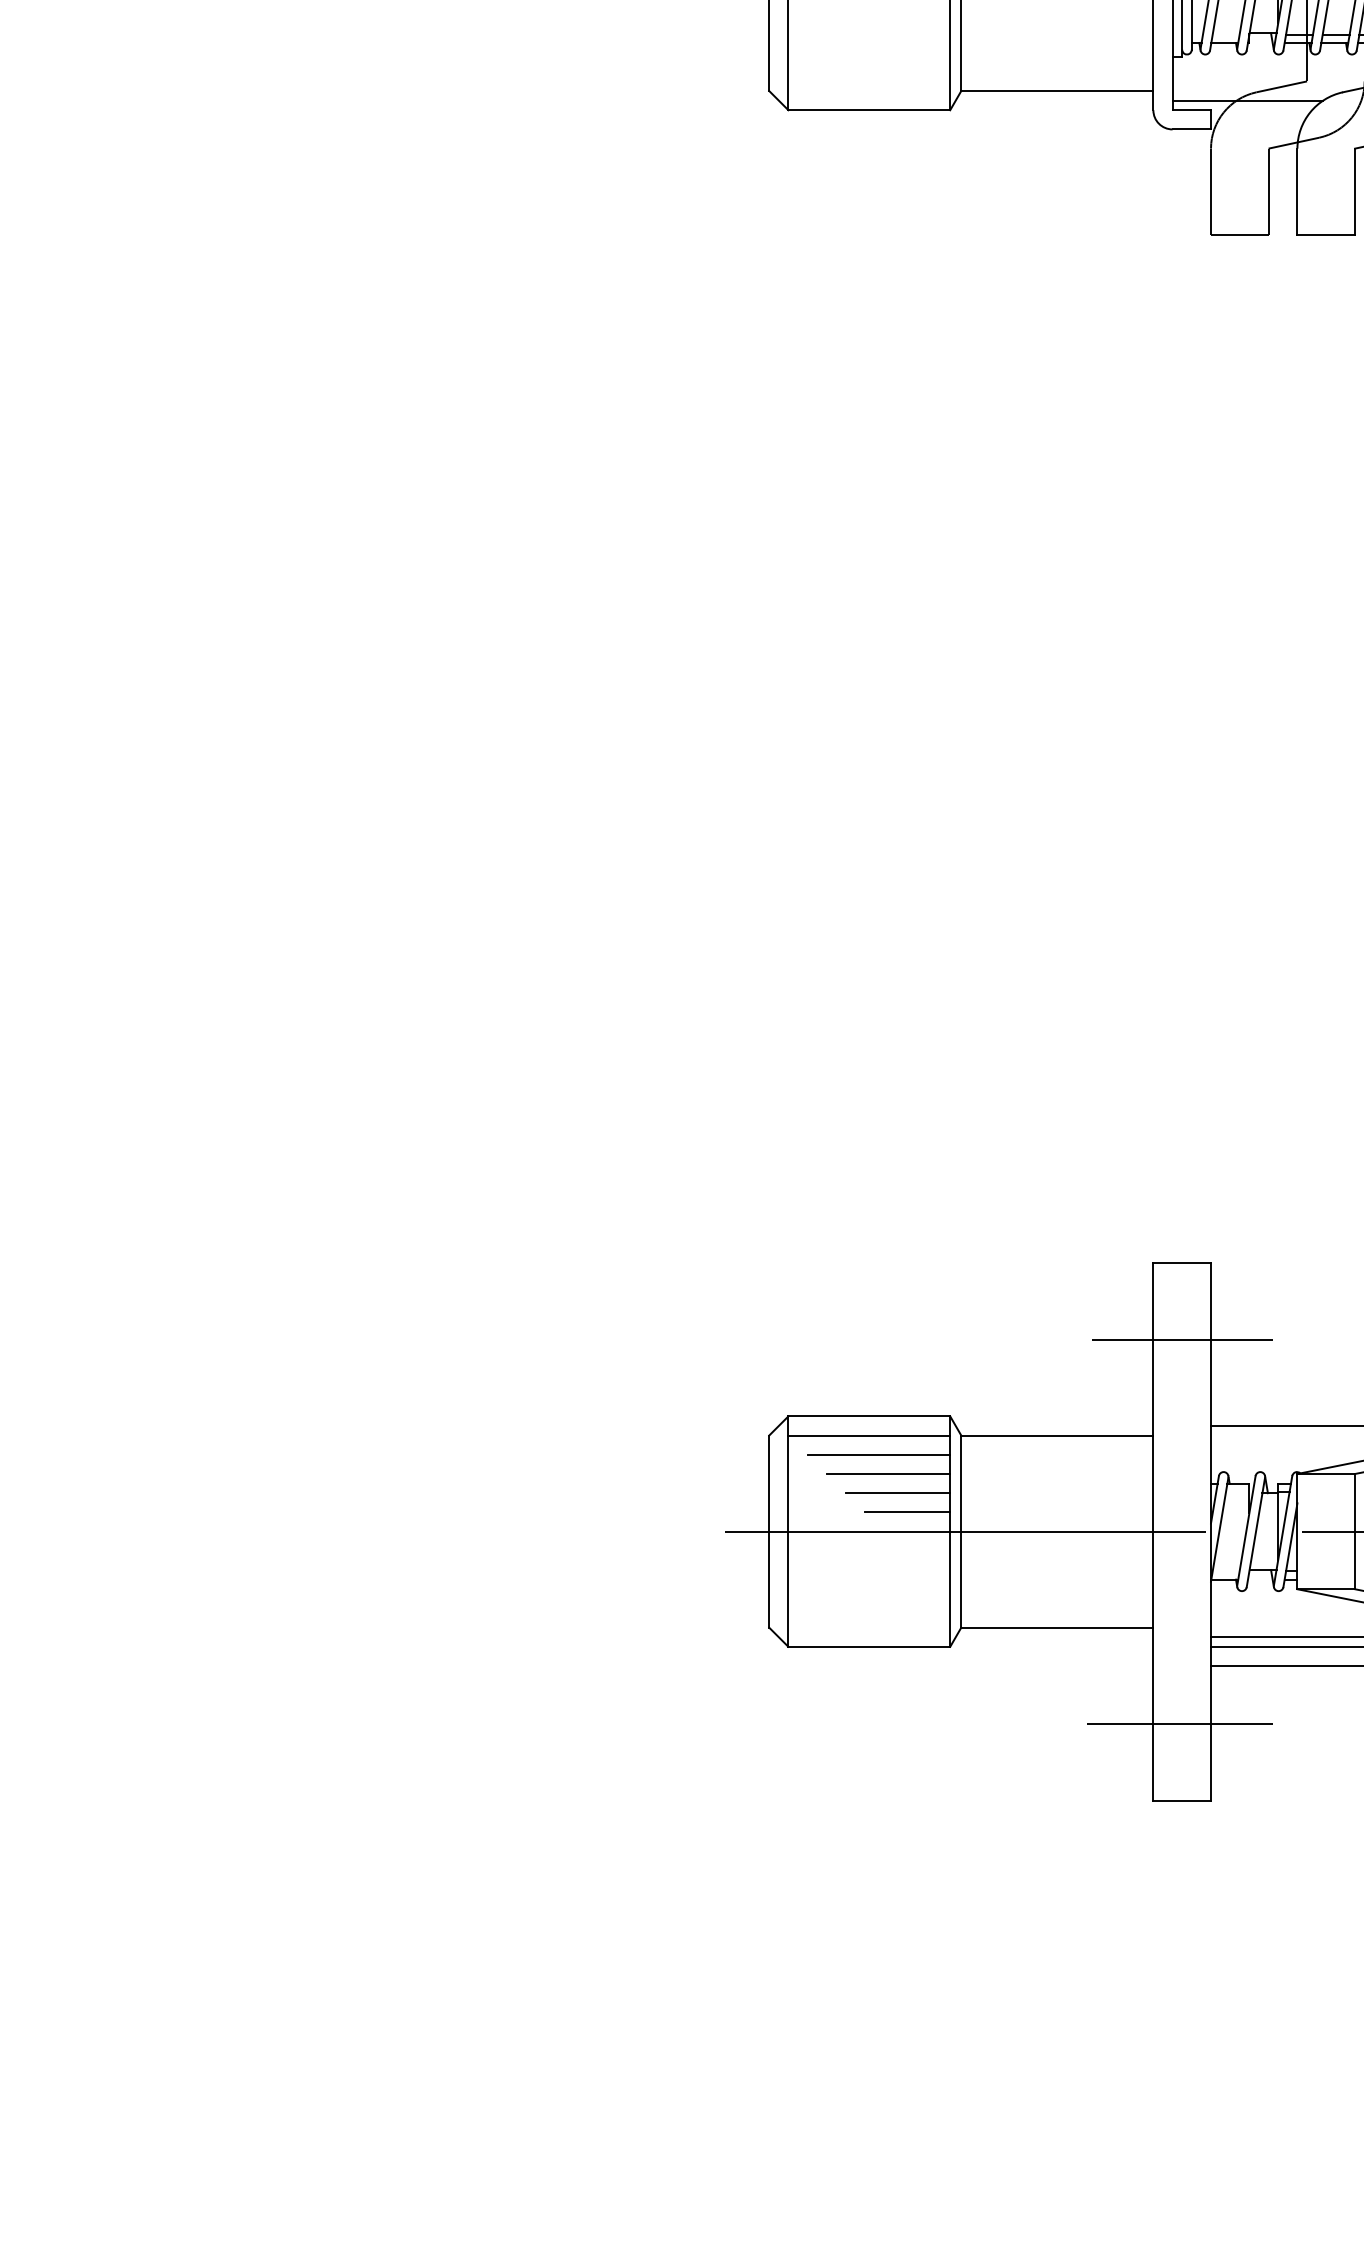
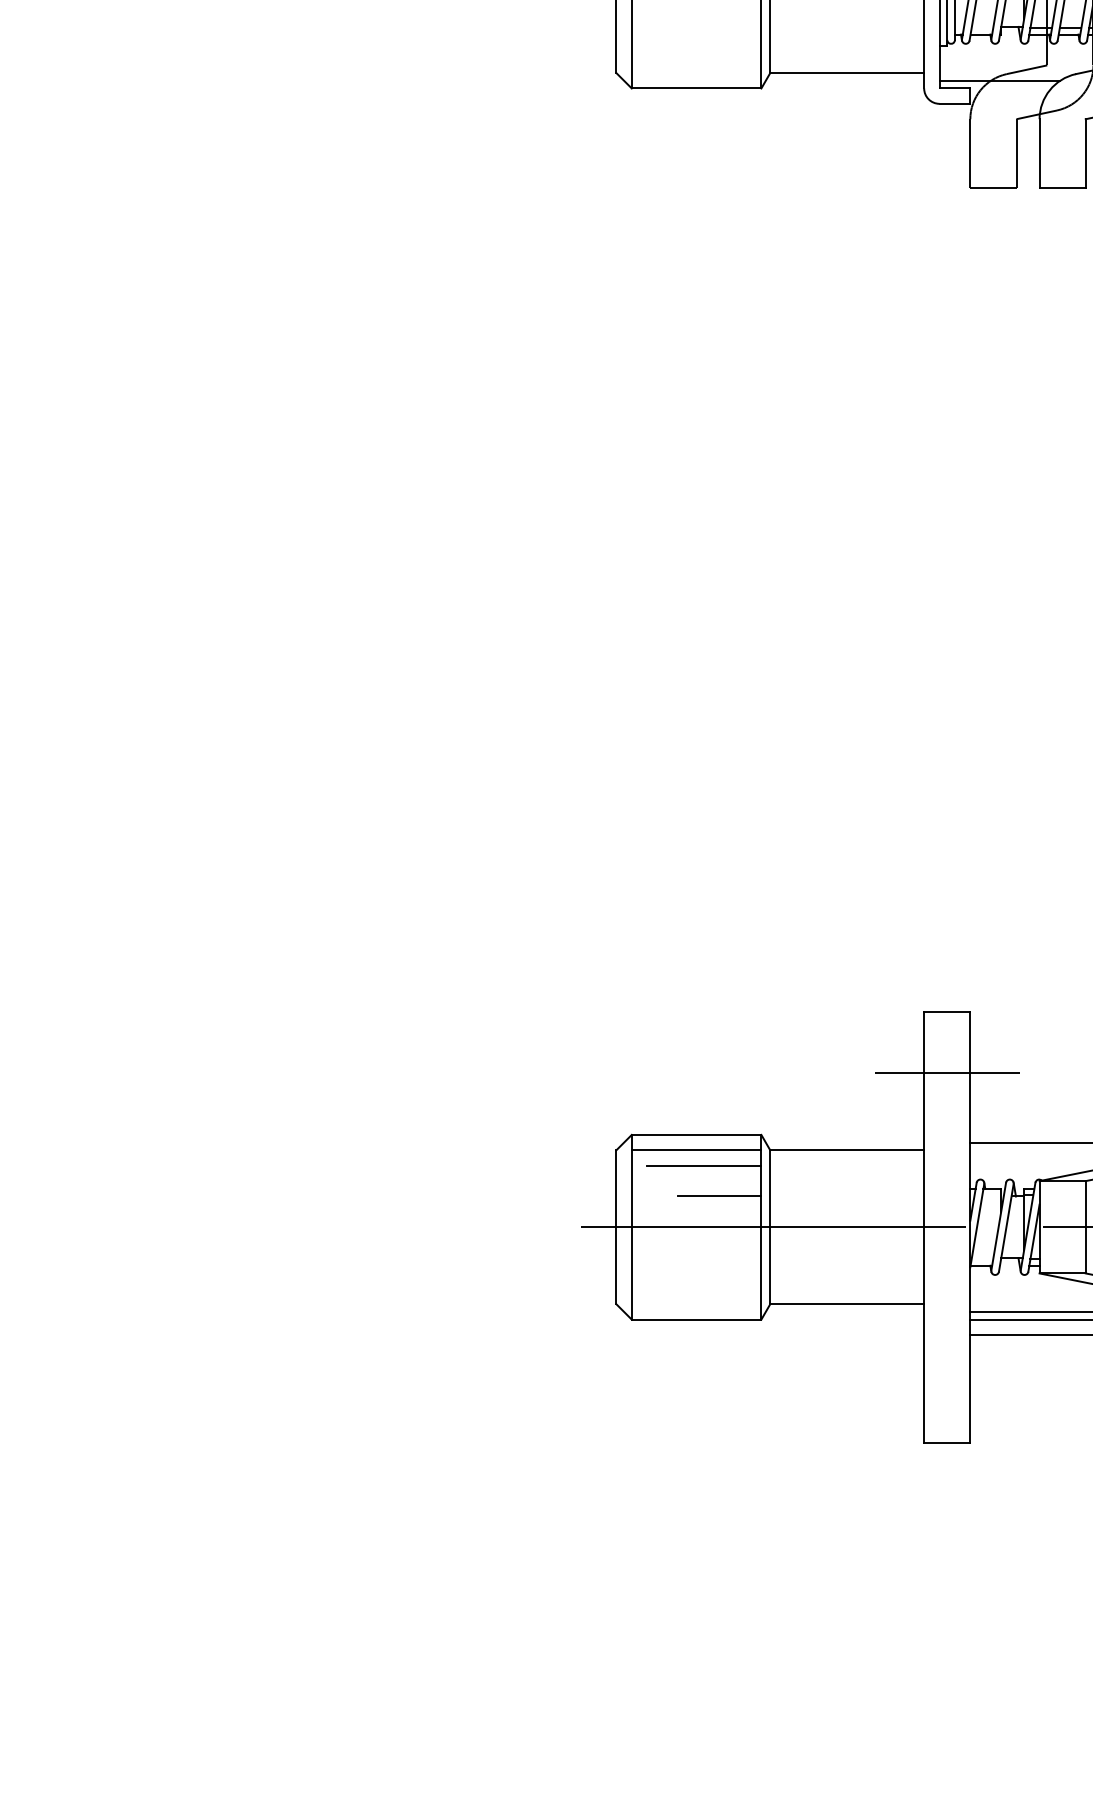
line: (888, 1473) -> (711, 1180), removed
line: (907, 1512) -> (727, 1211), removed
line: (1179, 1723) -> (945, 1381), removed

